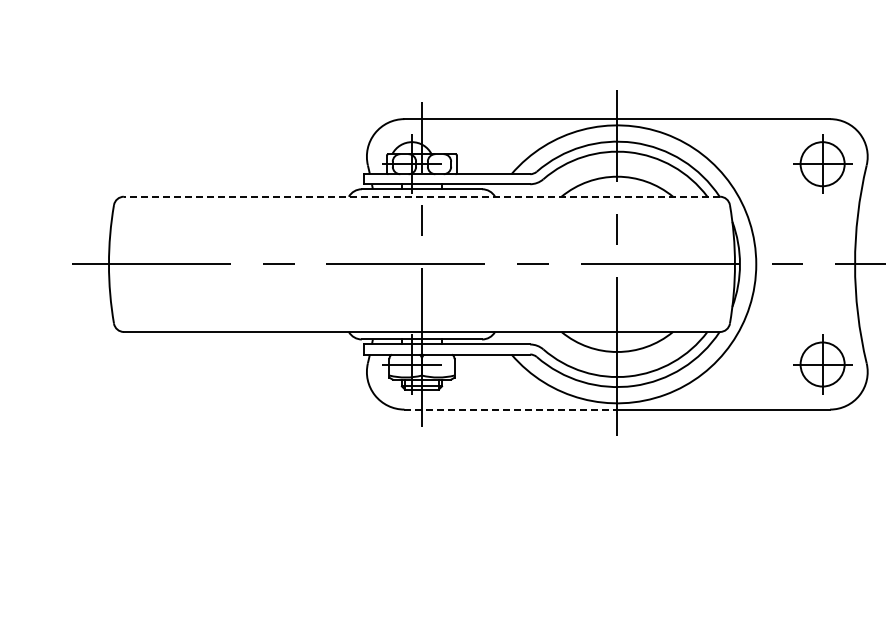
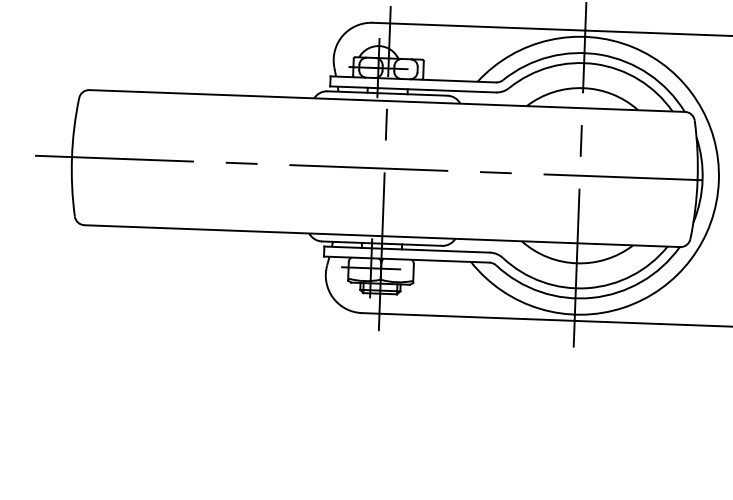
line: (421, 196) -> (386, 100), dashed -> solid
line: (511, 409) -> (468, 316), dashed -> solid

